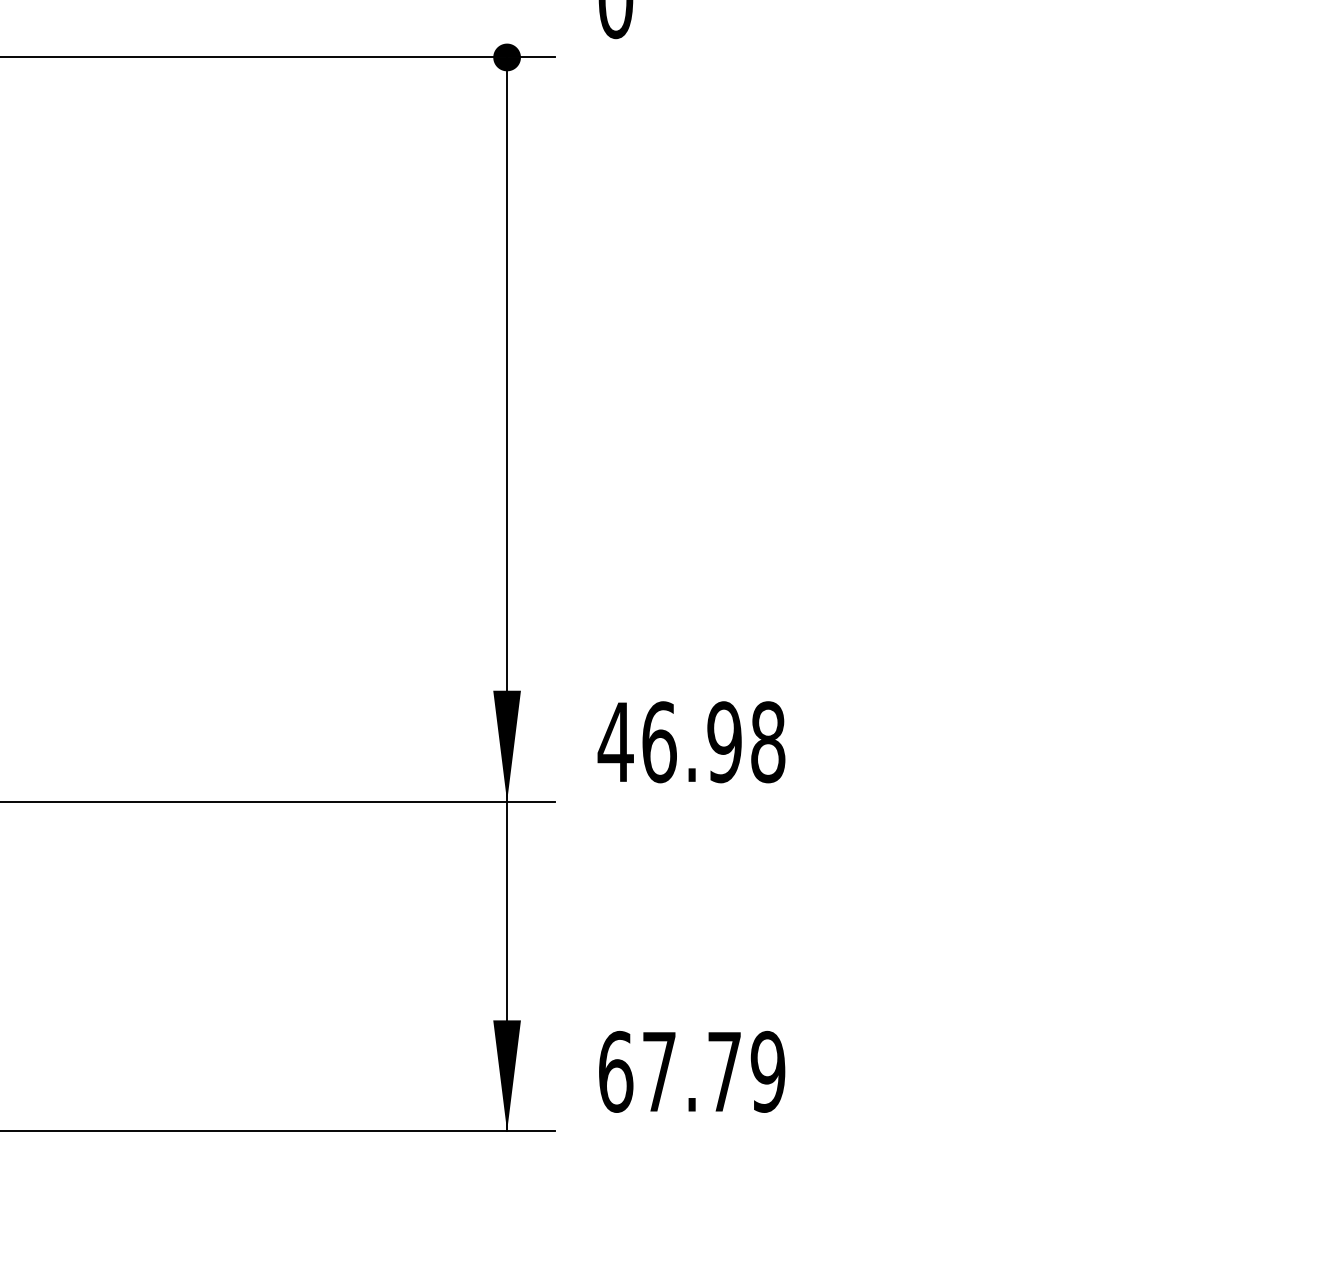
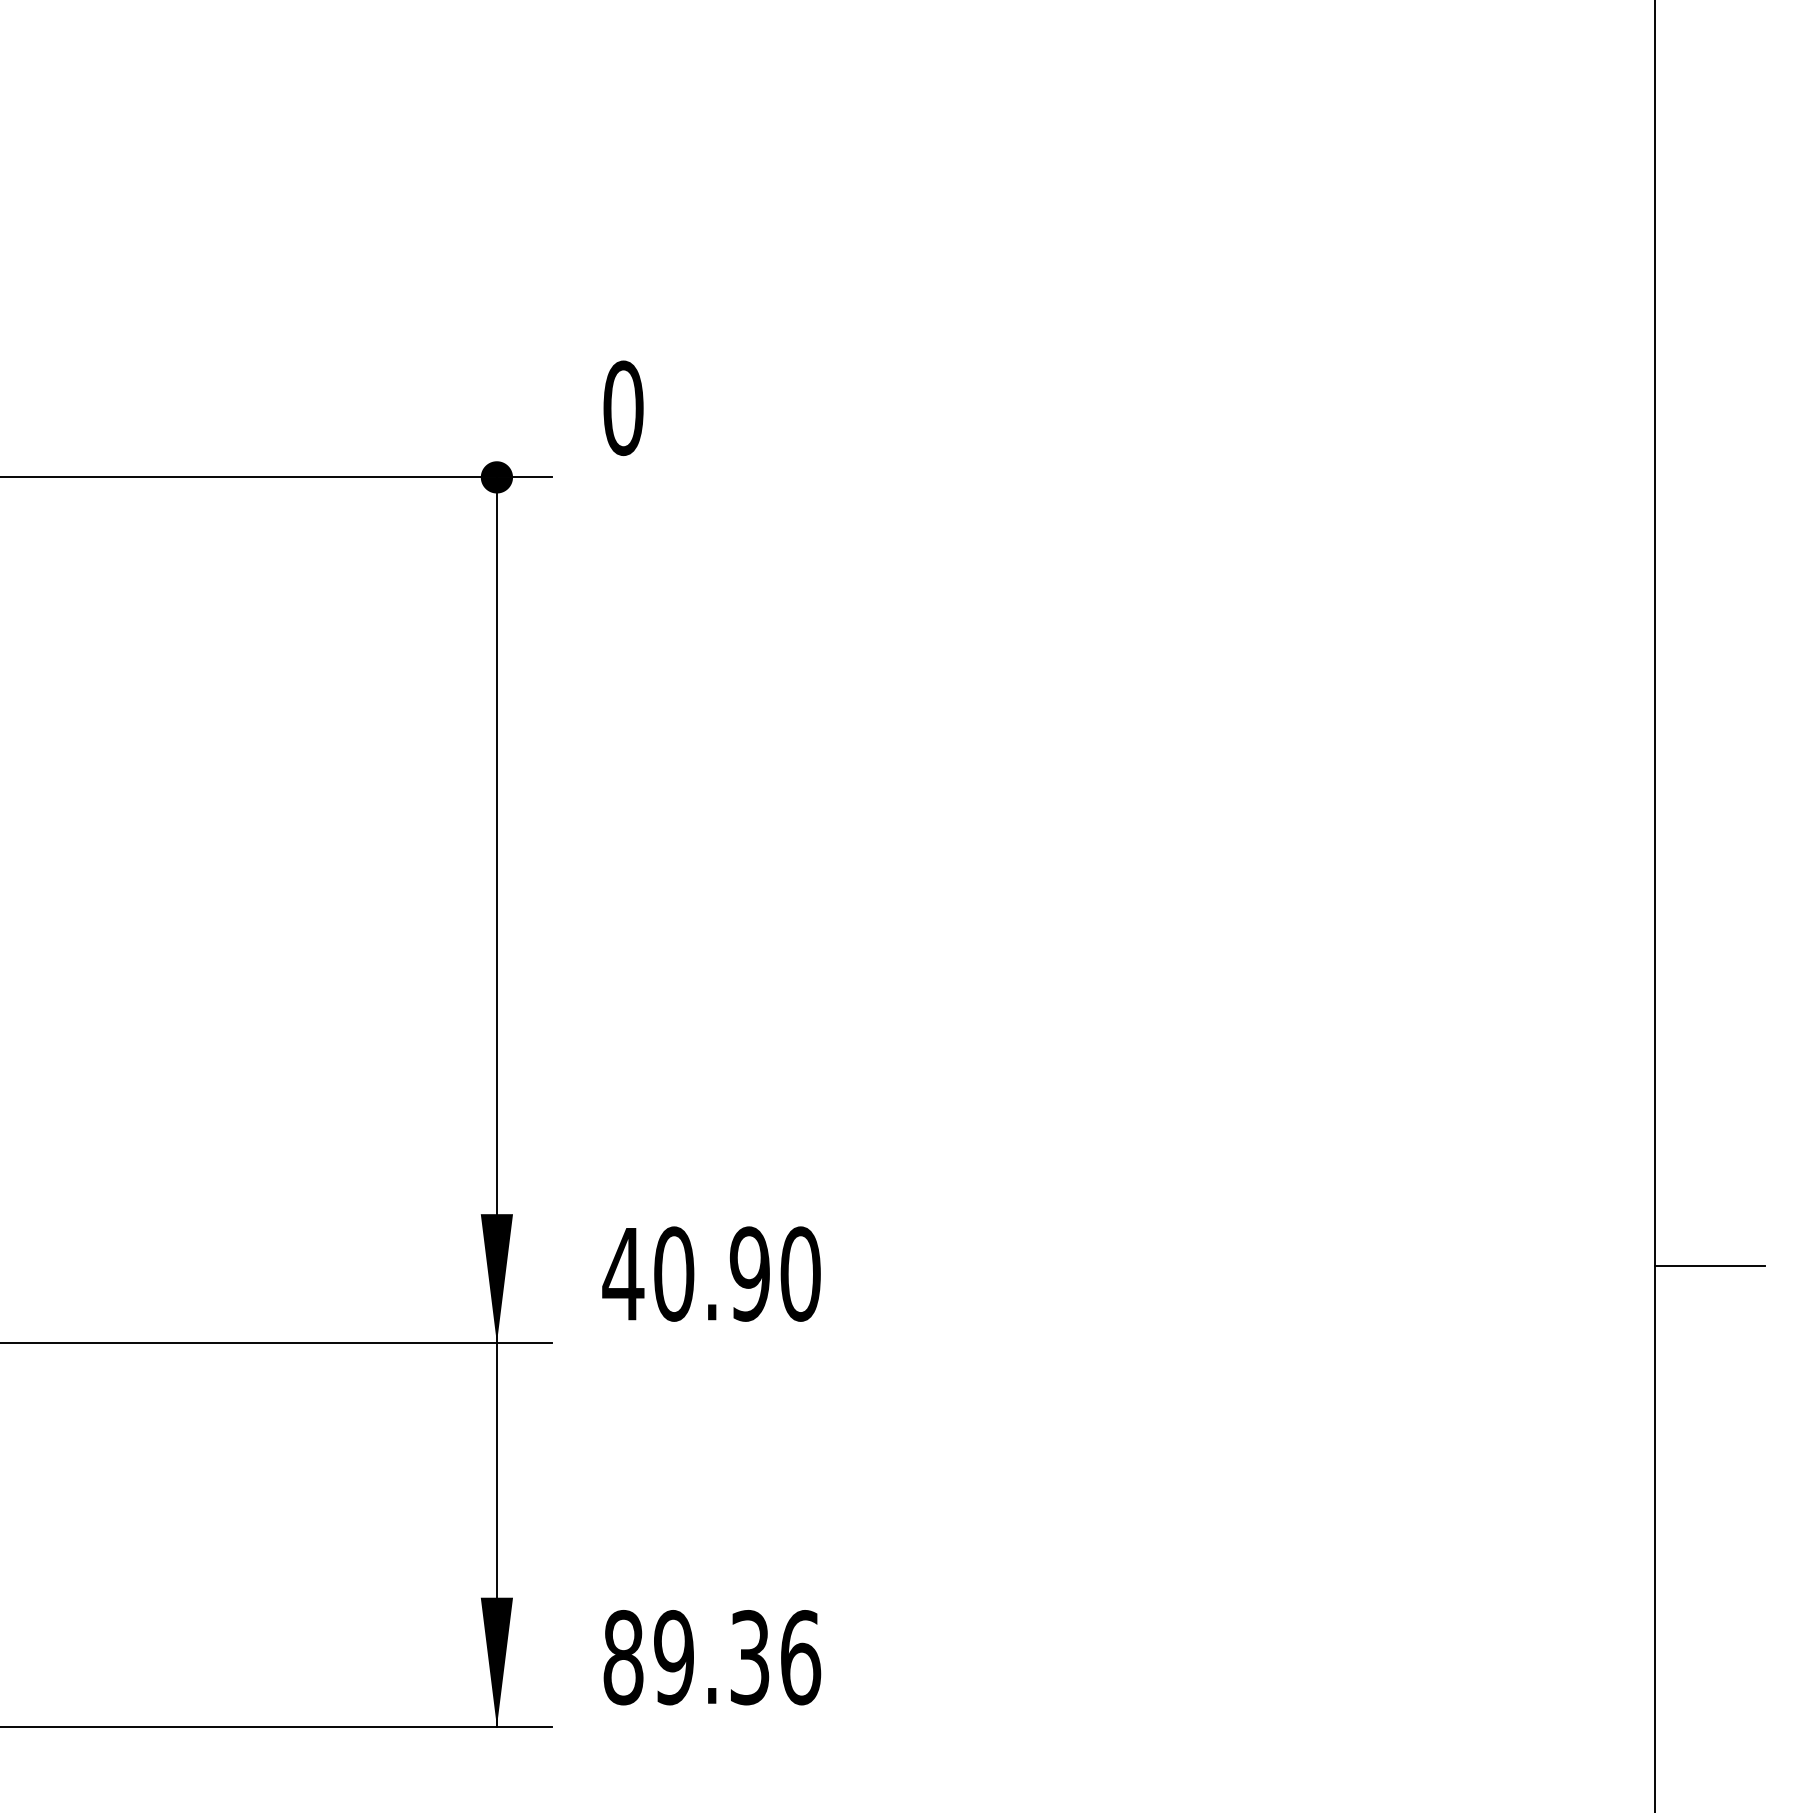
text: (713, 741) -> (737, 1273), 46.98 -> 40.90
text: (692, 1071) -> (712, 1657), 67.79 -> 89.36

